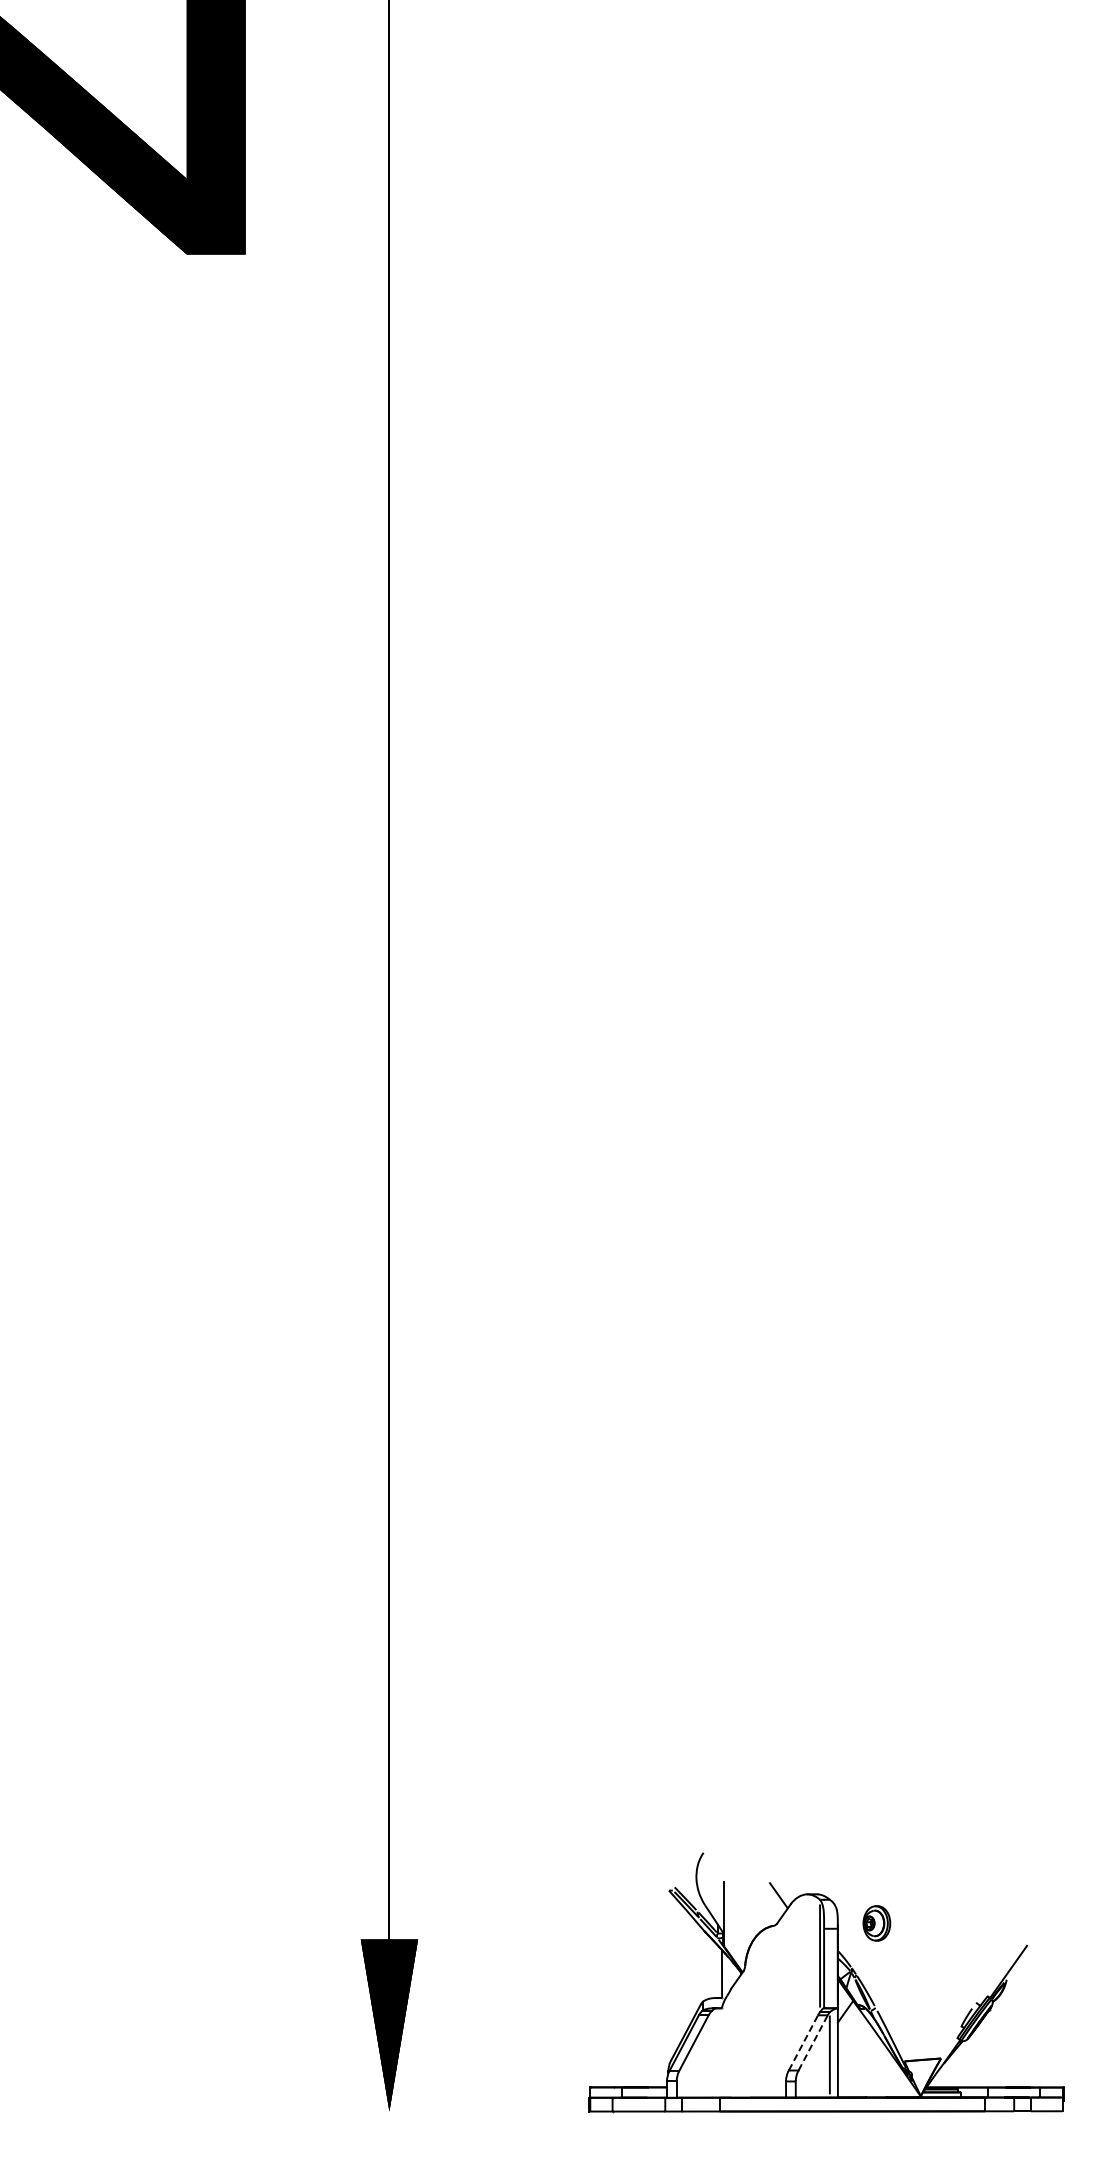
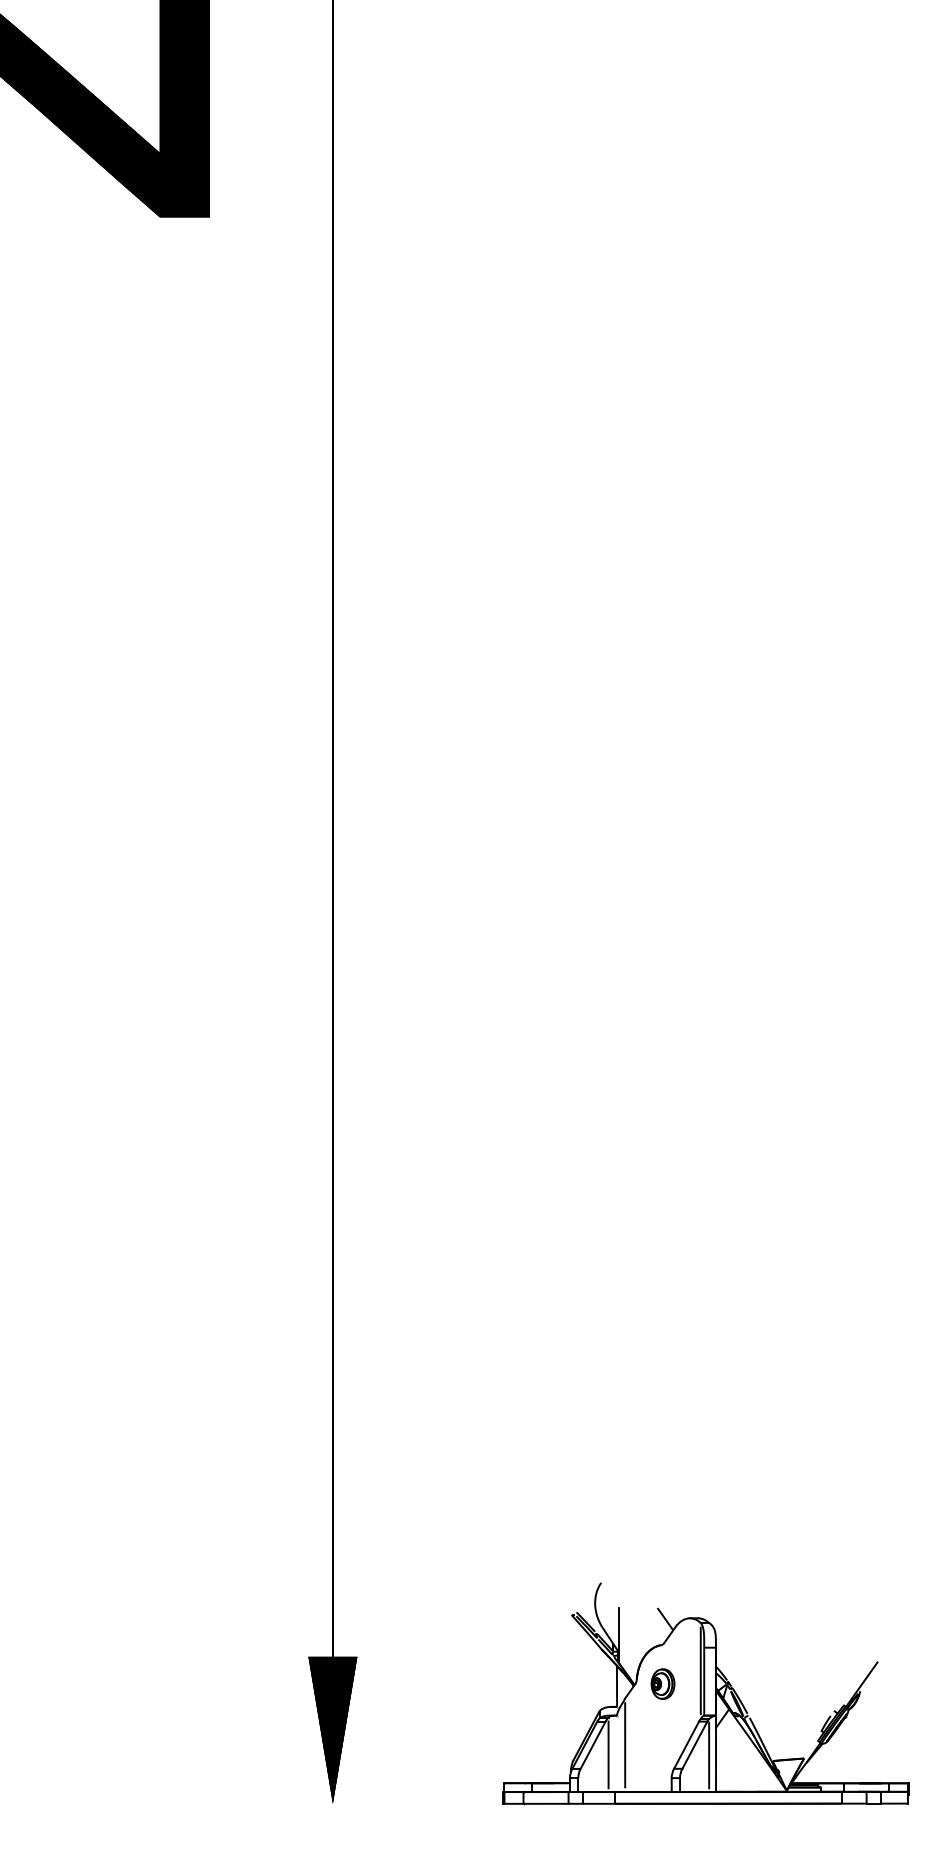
part: (876, 1923) -> (662, 1684), moved
line: (731, 2042) -> (625, 1744), added
line: (803, 2042) -> (686, 1744), dashed -> solid
line: (813, 2042) -> (695, 1744), dashed -> solid
line: (712, 2054) -> (608, 1755), added

